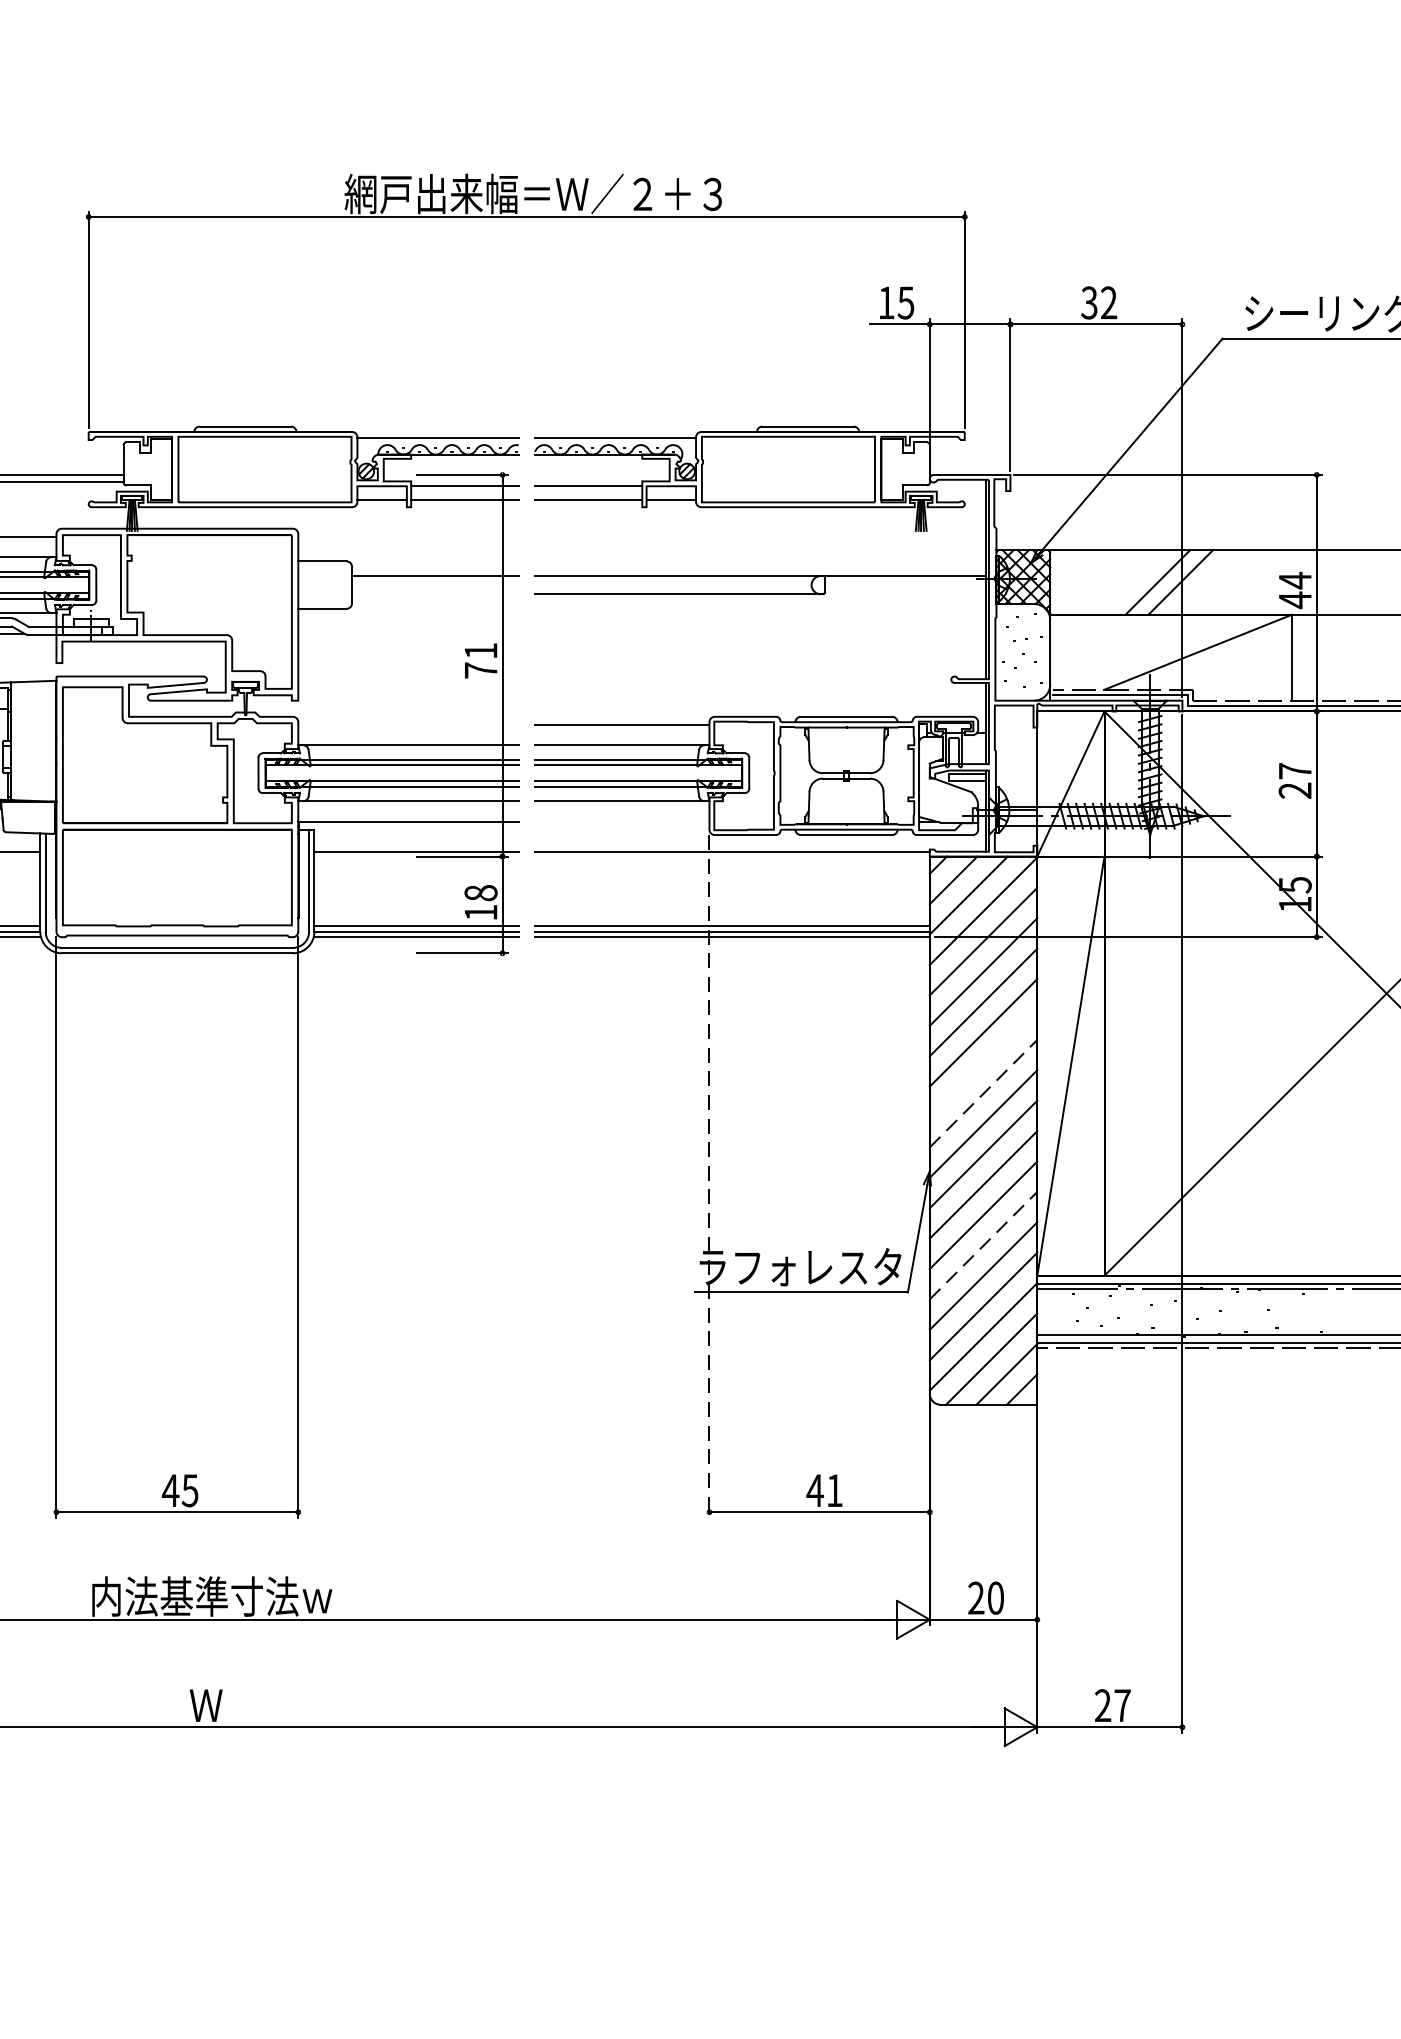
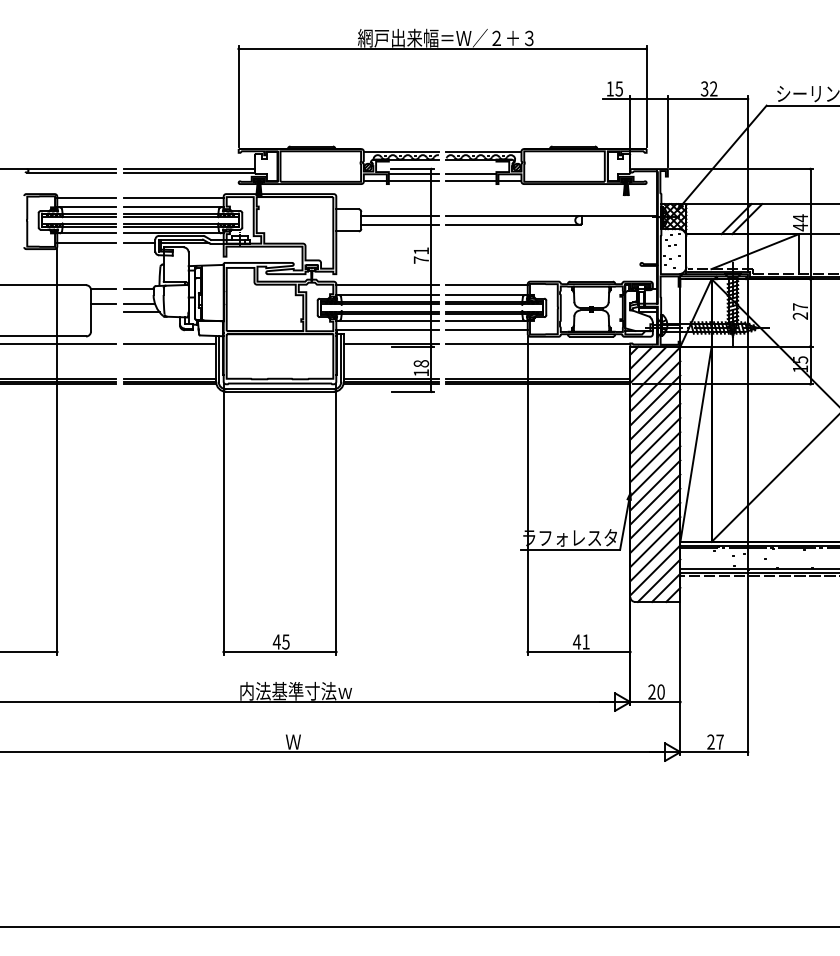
line: (434, 593) -> (399, 224), added
line: (408, 725) -> (387, 285), added
line: (620, 821) -> (486, 330), added
line: (983, 1062) -> (655, 442), added
line: (983, 1092) -> (655, 456), dashed -> solid
line: (708, 1176) -> (527, 495), dashed -> solid
line: (983, 1244) -> (655, 527), dashed -> solid

